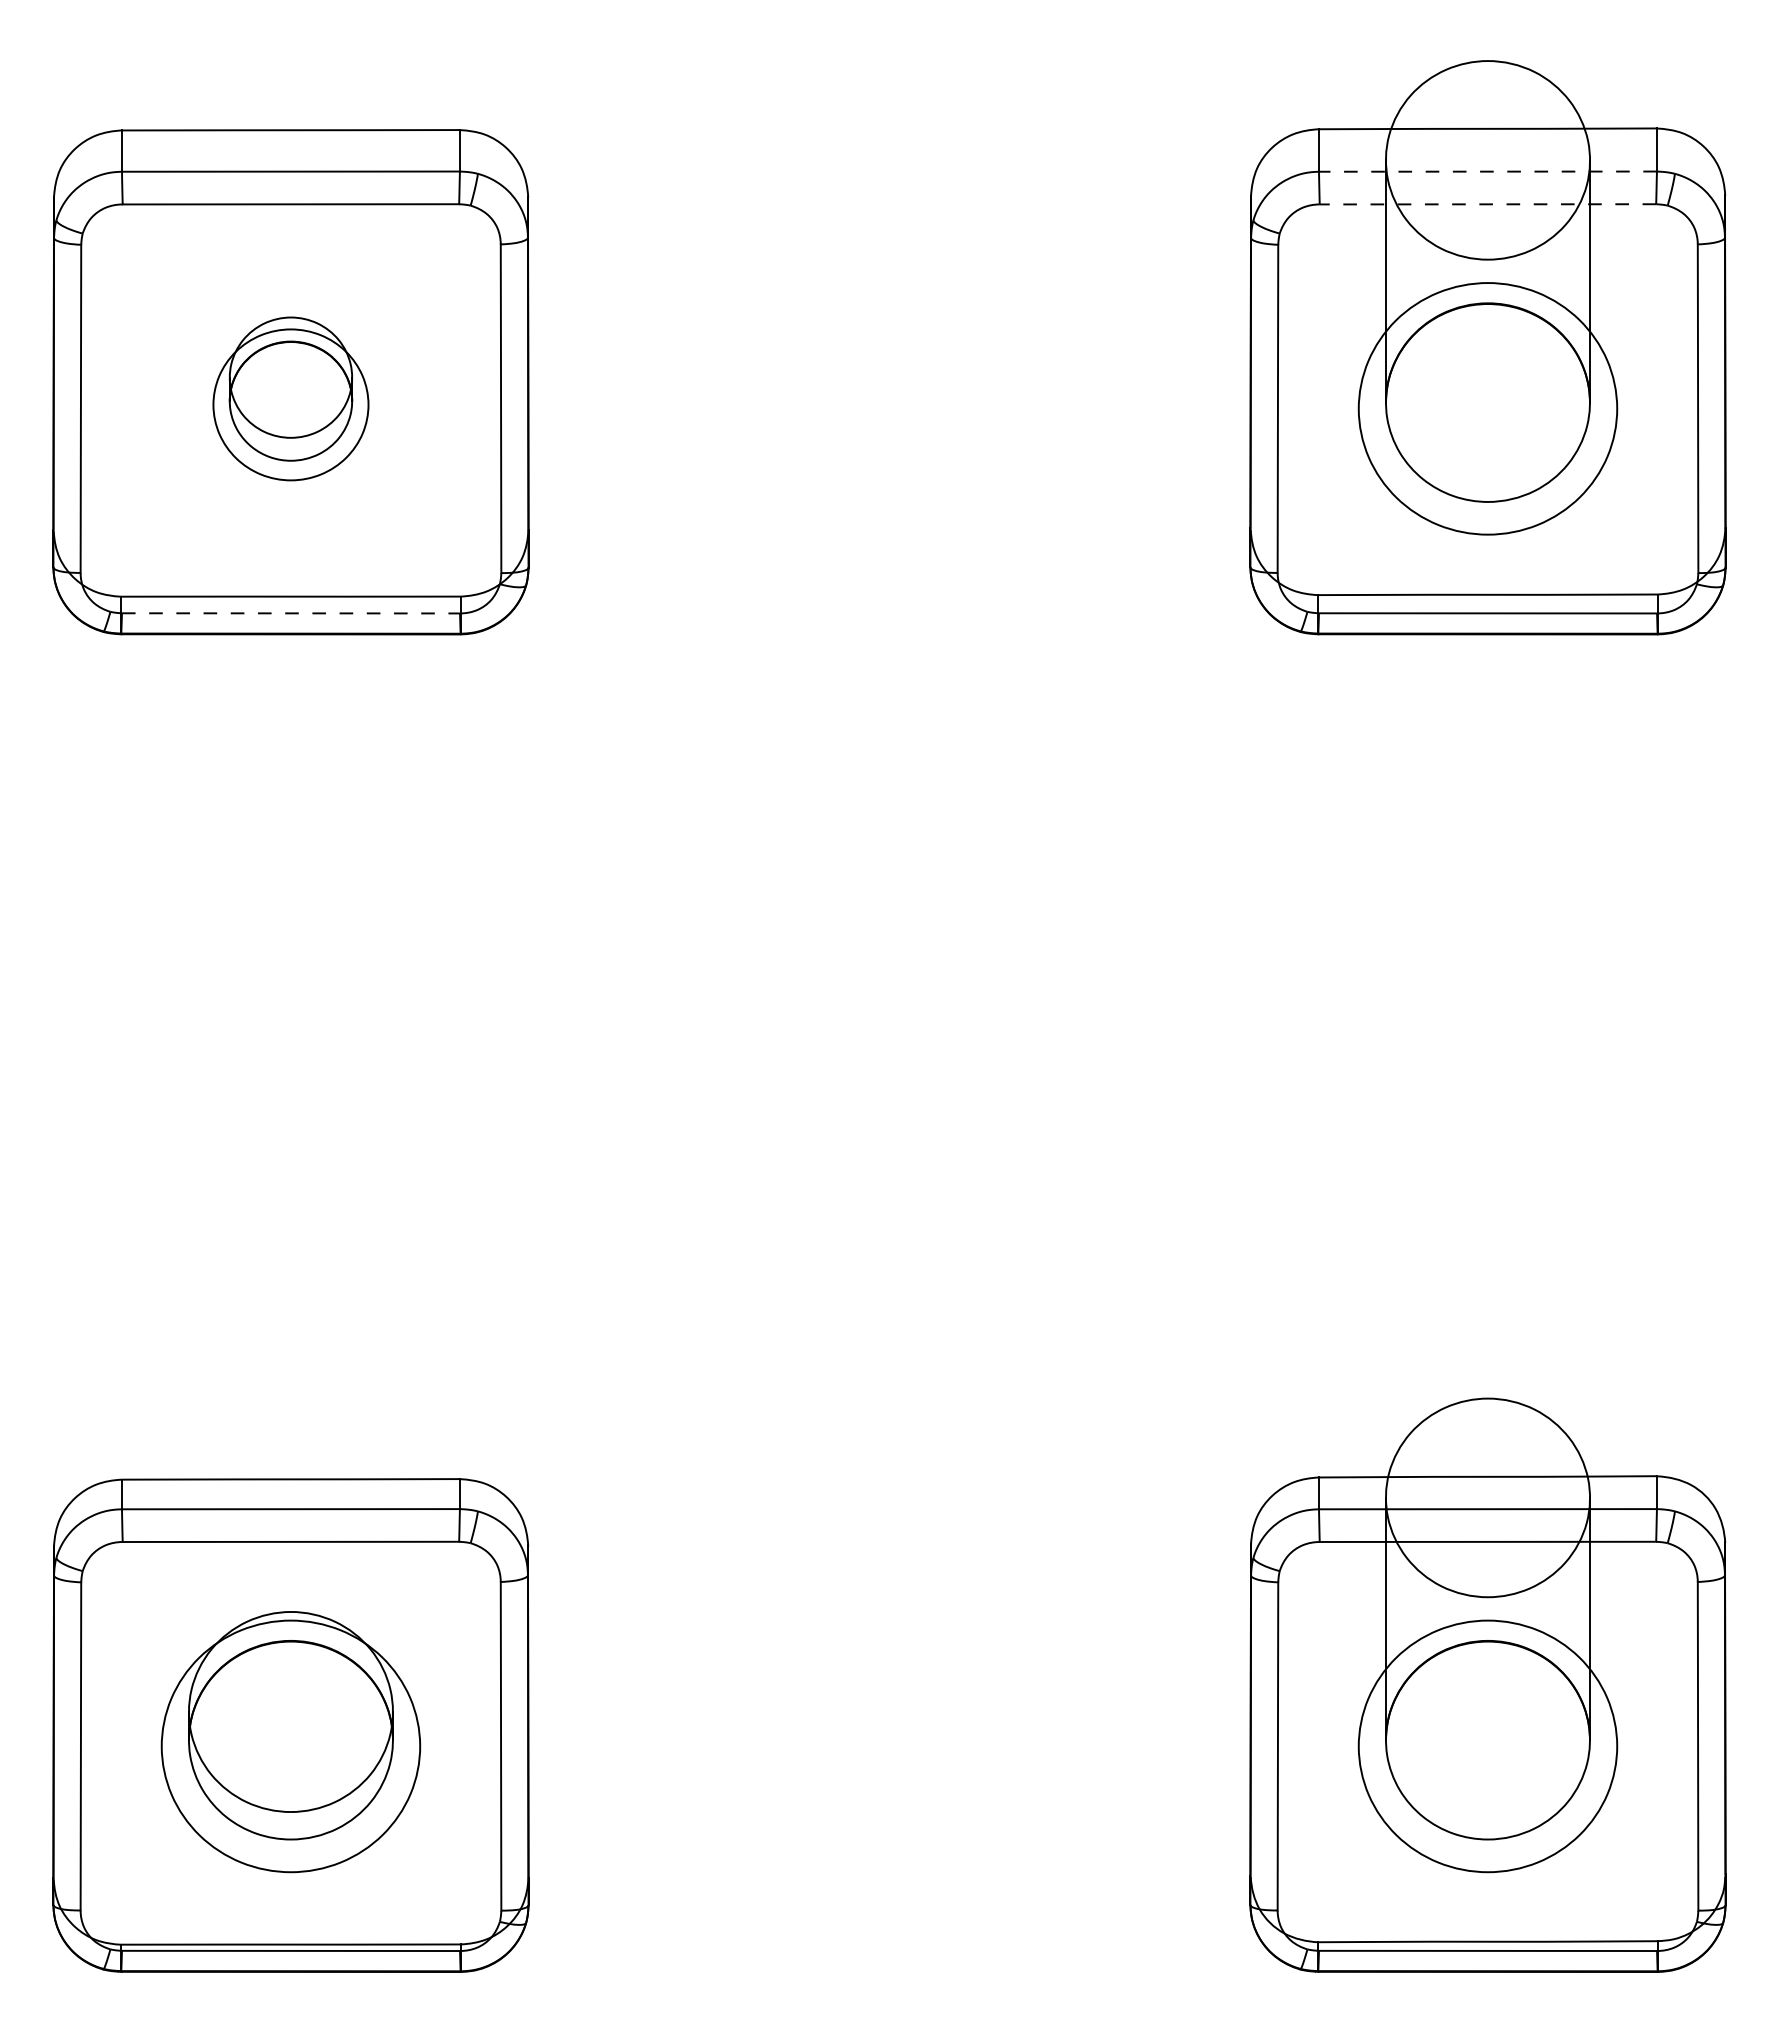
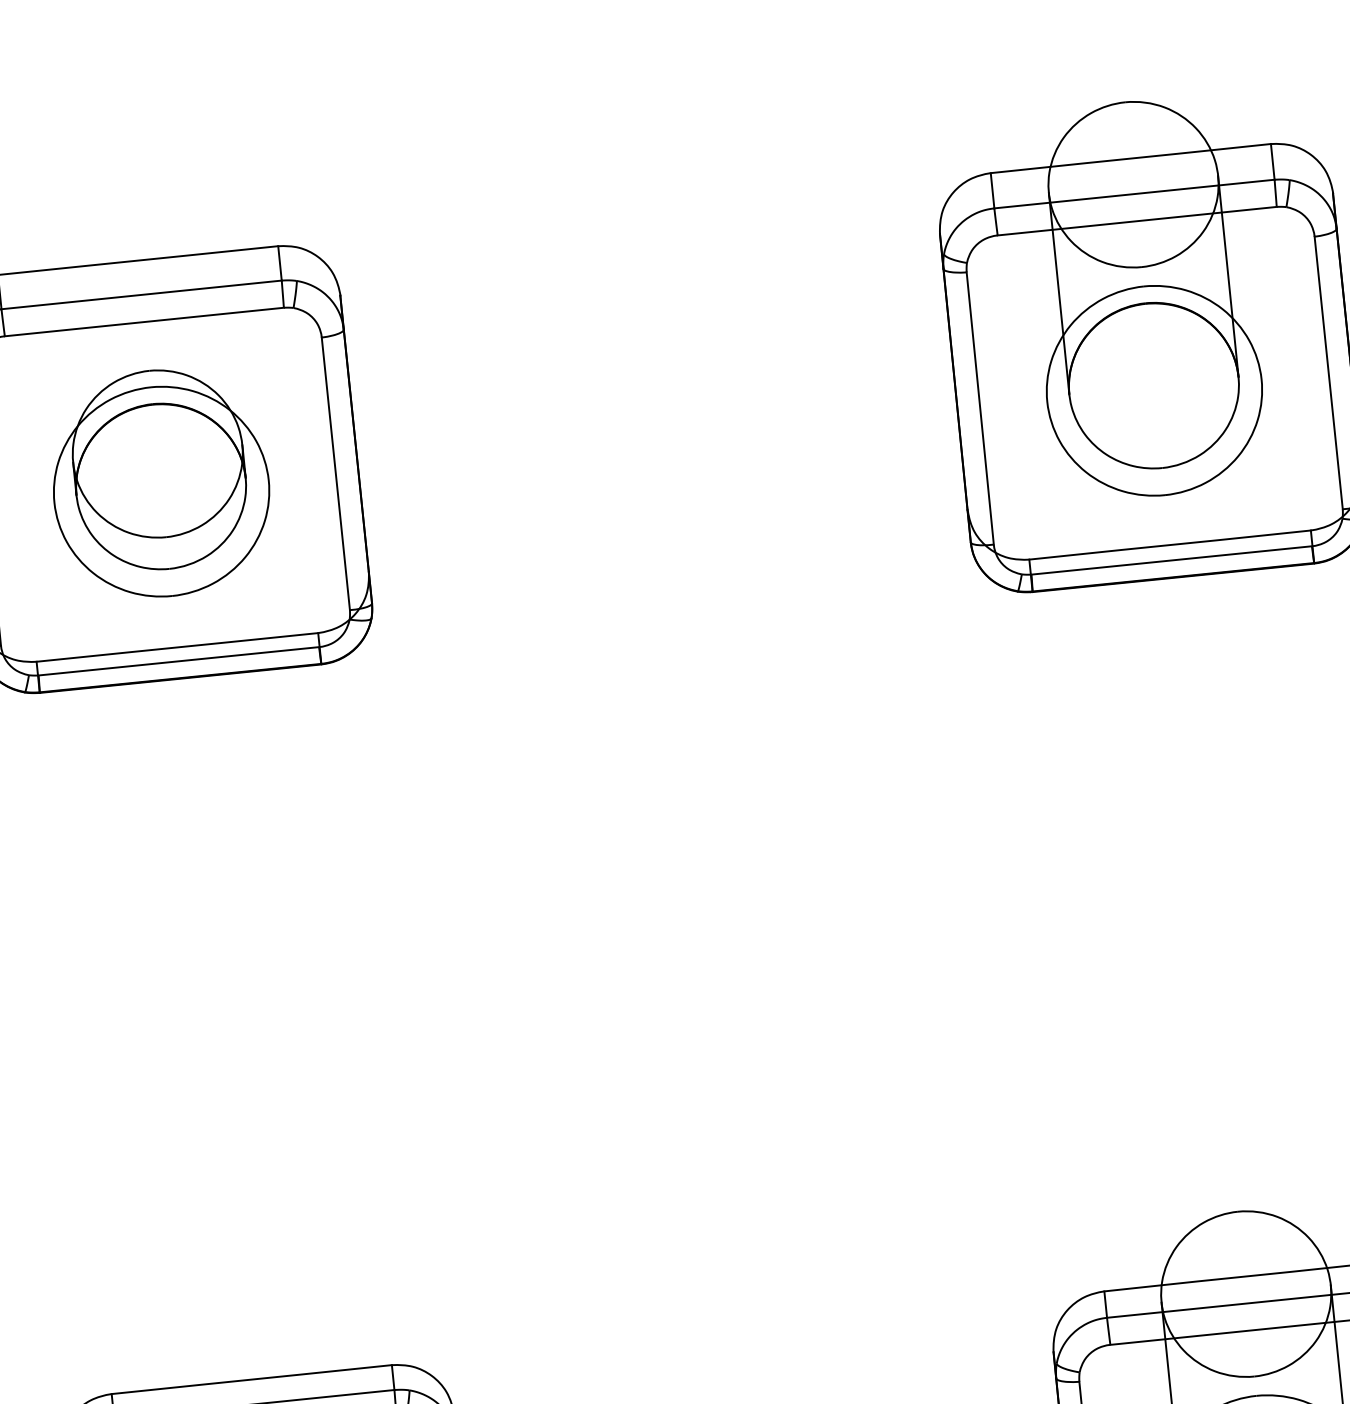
line: (1487, 171) -> (1134, 193), dashed -> solid
line: (1487, 204) -> (1136, 221), dashed -> solid
part: (290, 398) -> (160, 483), size x1.67
line: (291, 613) -> (179, 661), dashed -> solid

